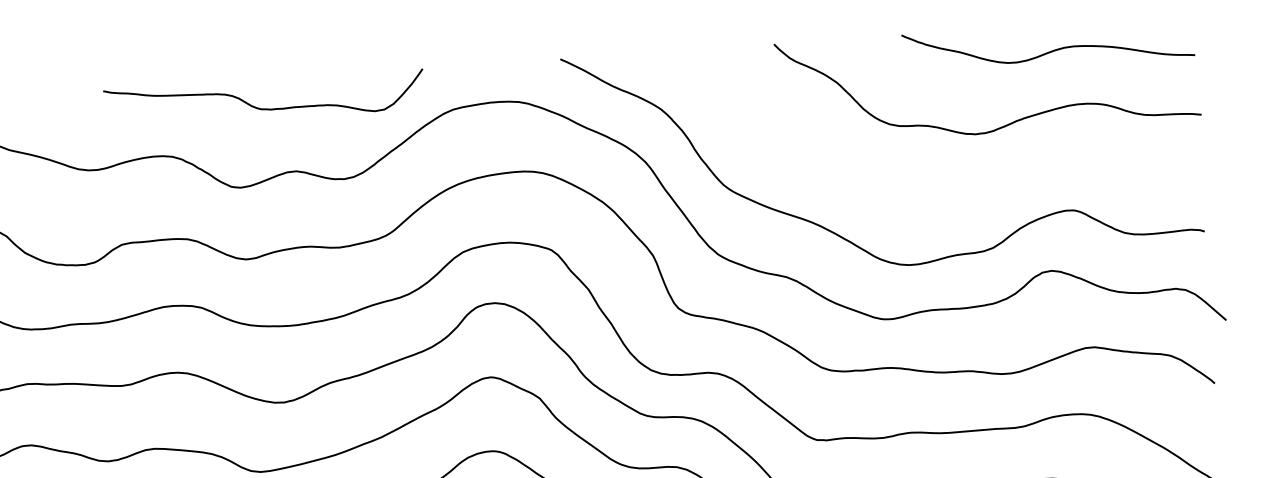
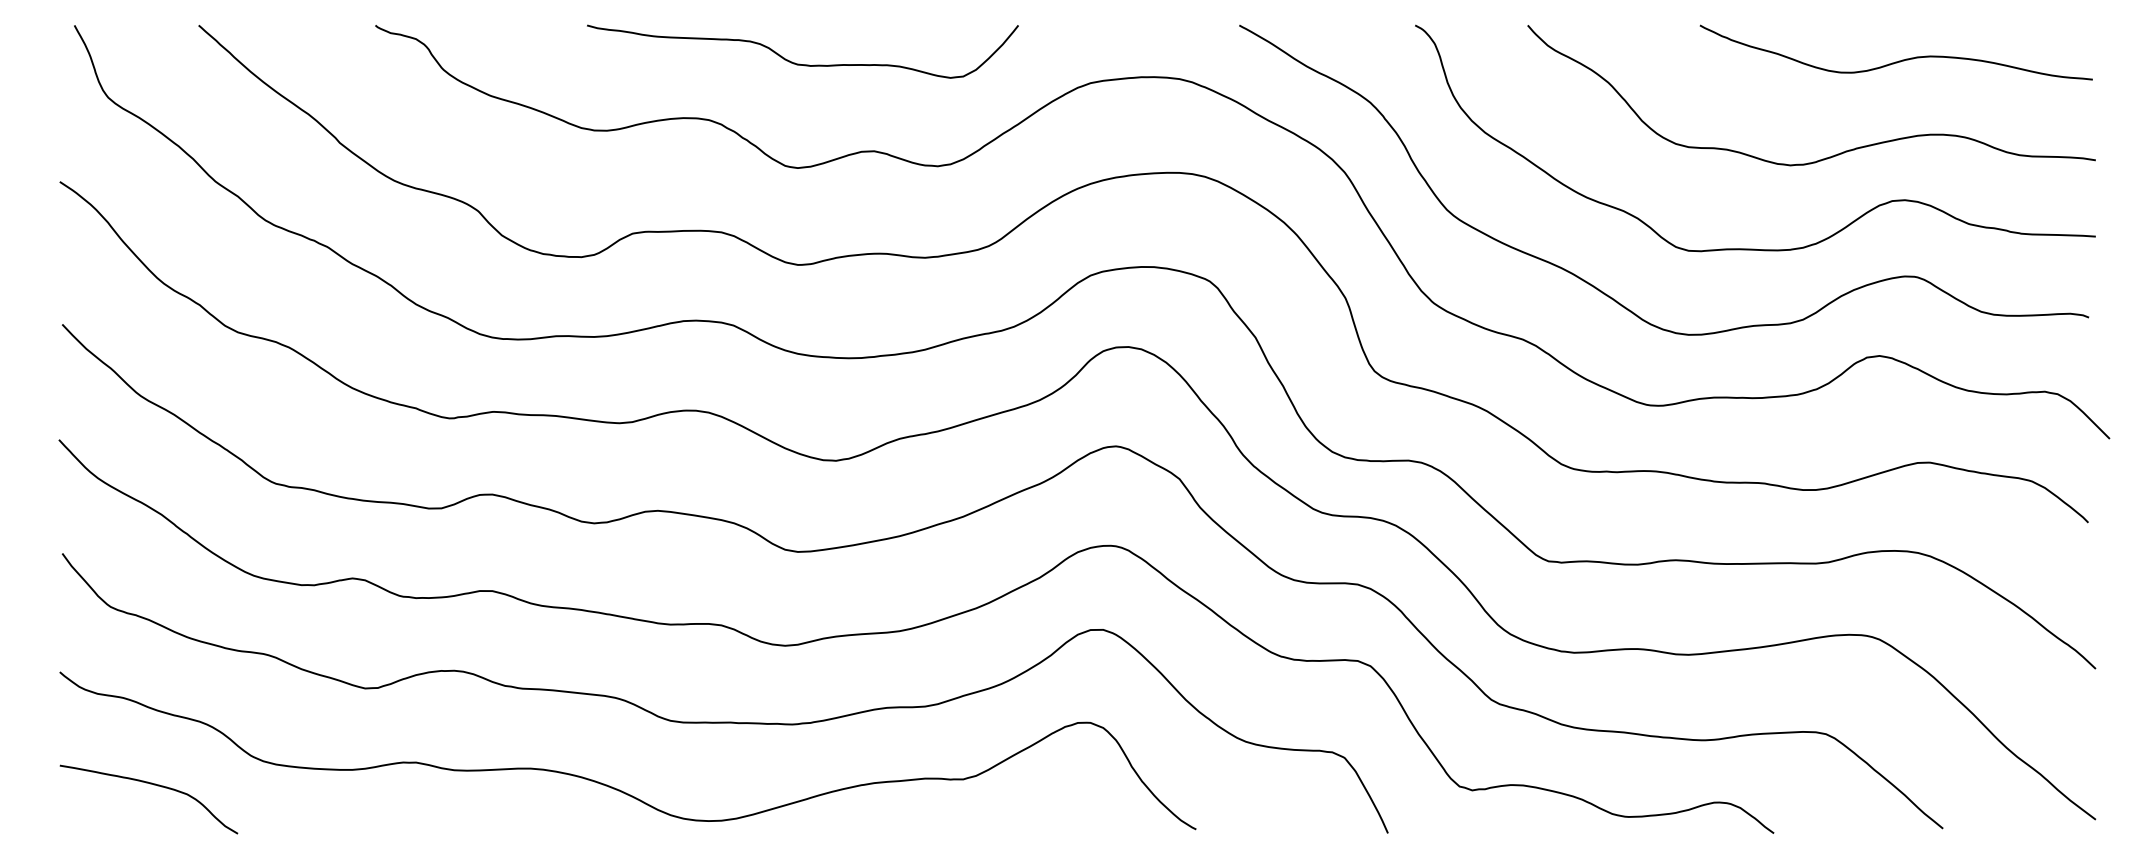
curve: (262, 108) -> (799, 63), moved
curve: (954, 197) -> (1755, 248), added

